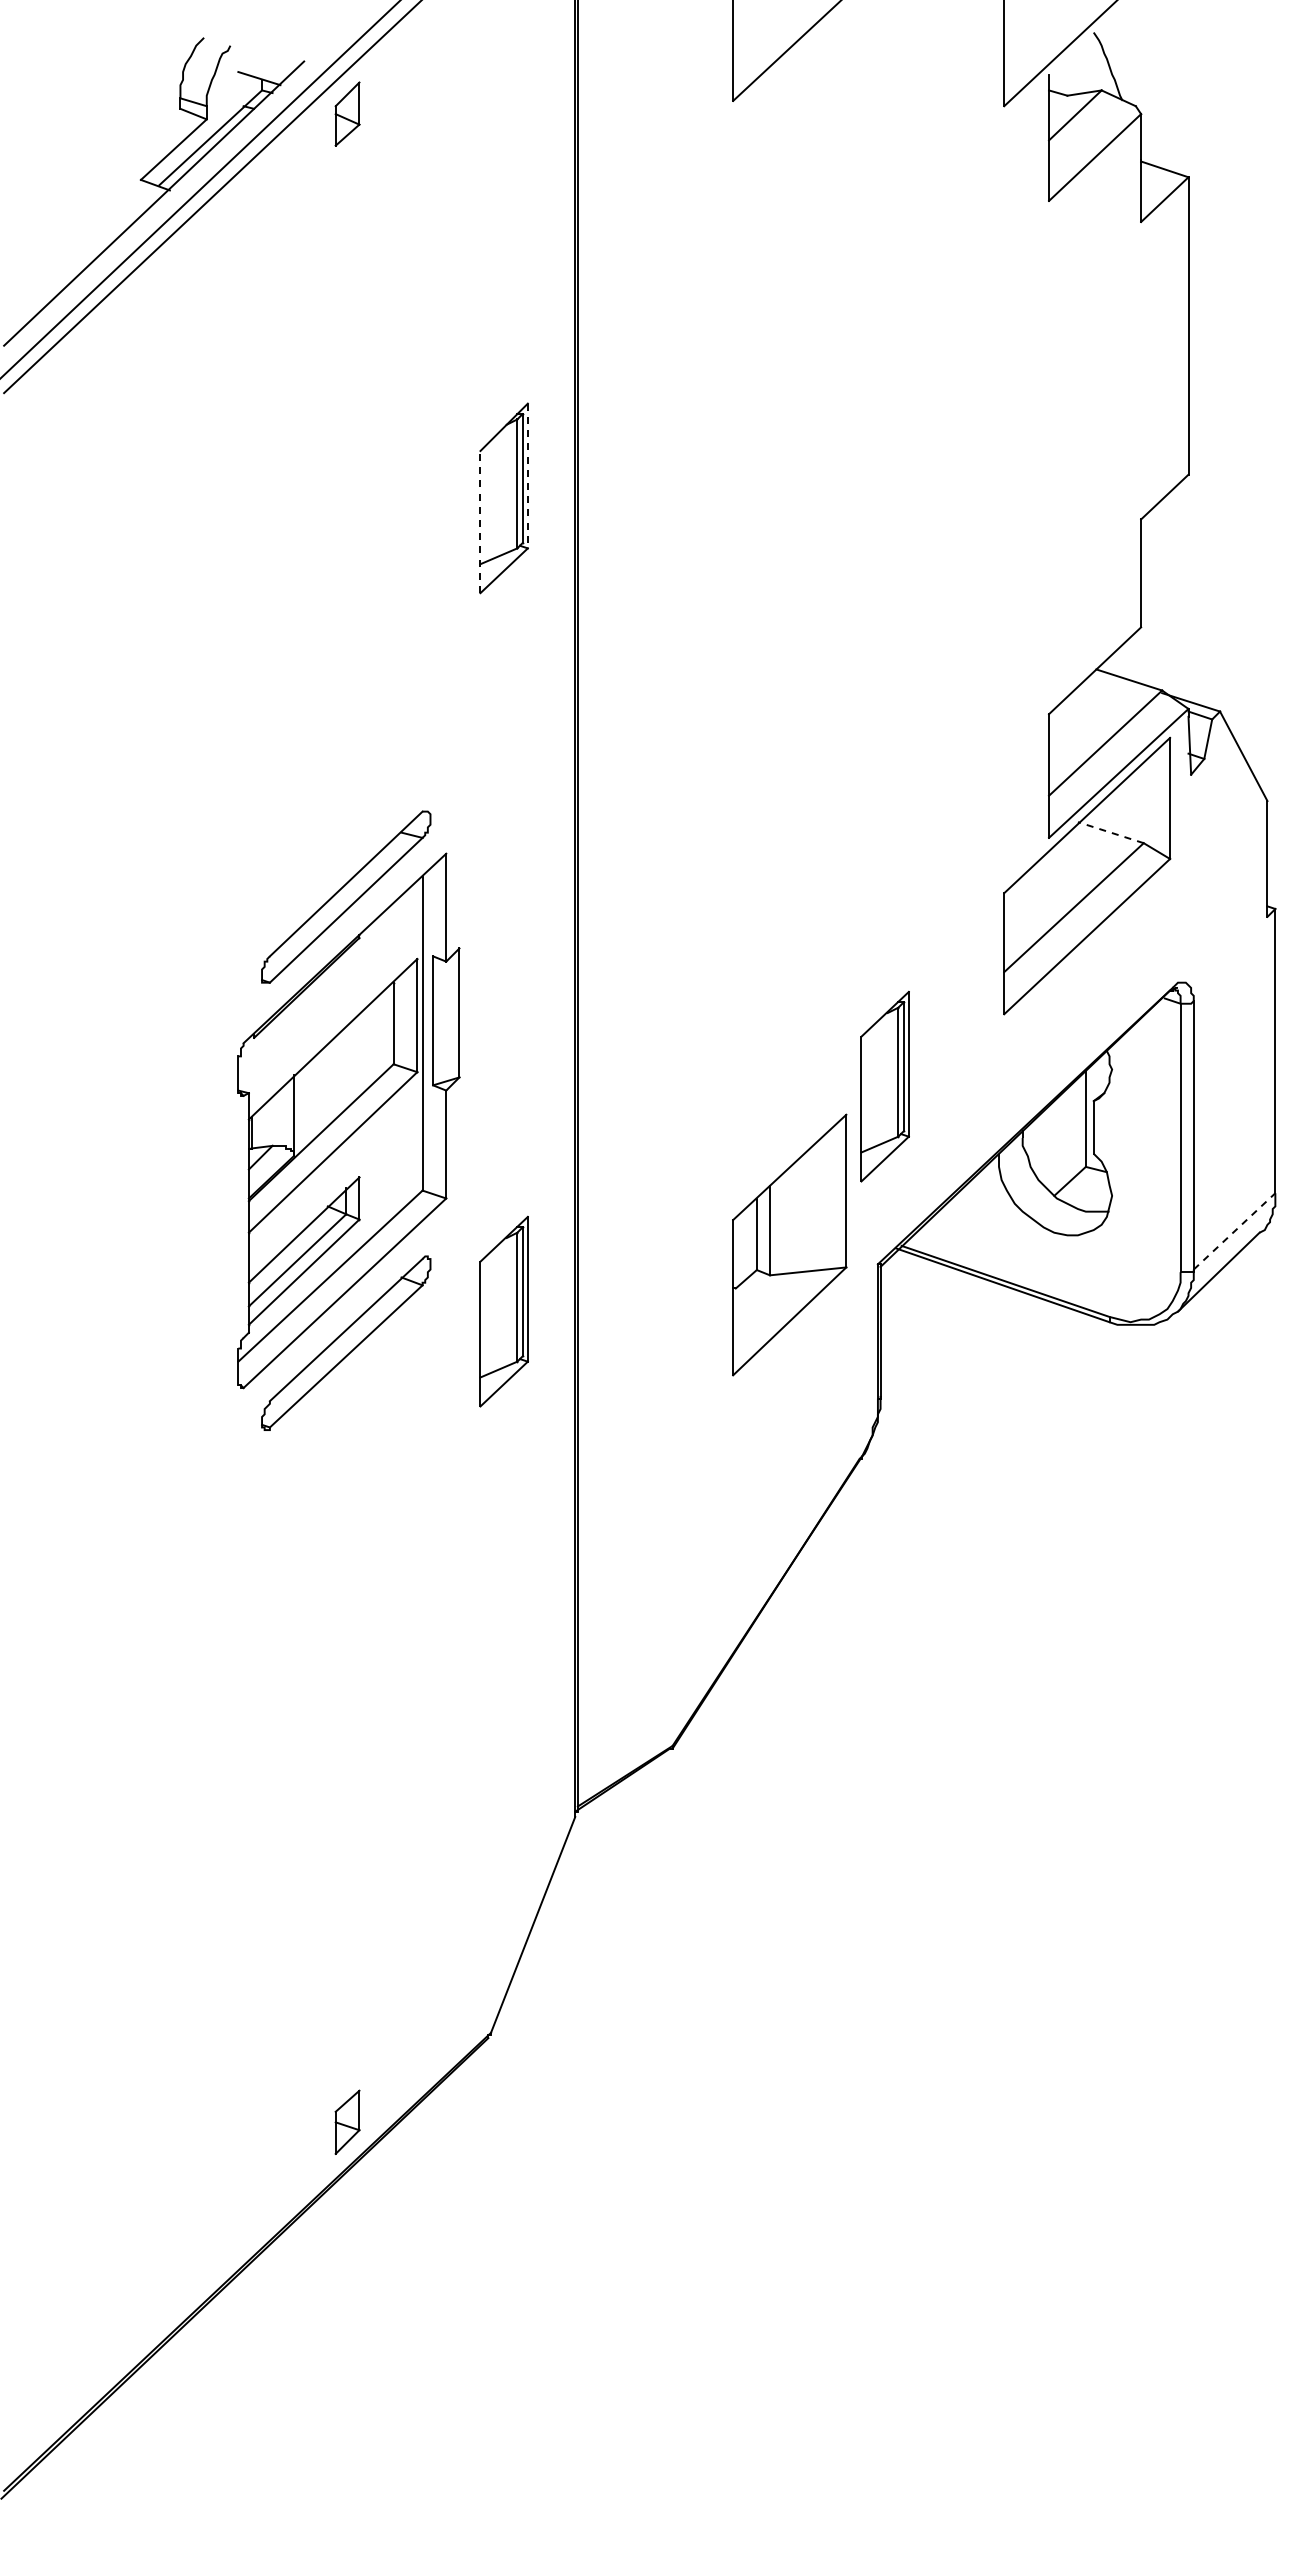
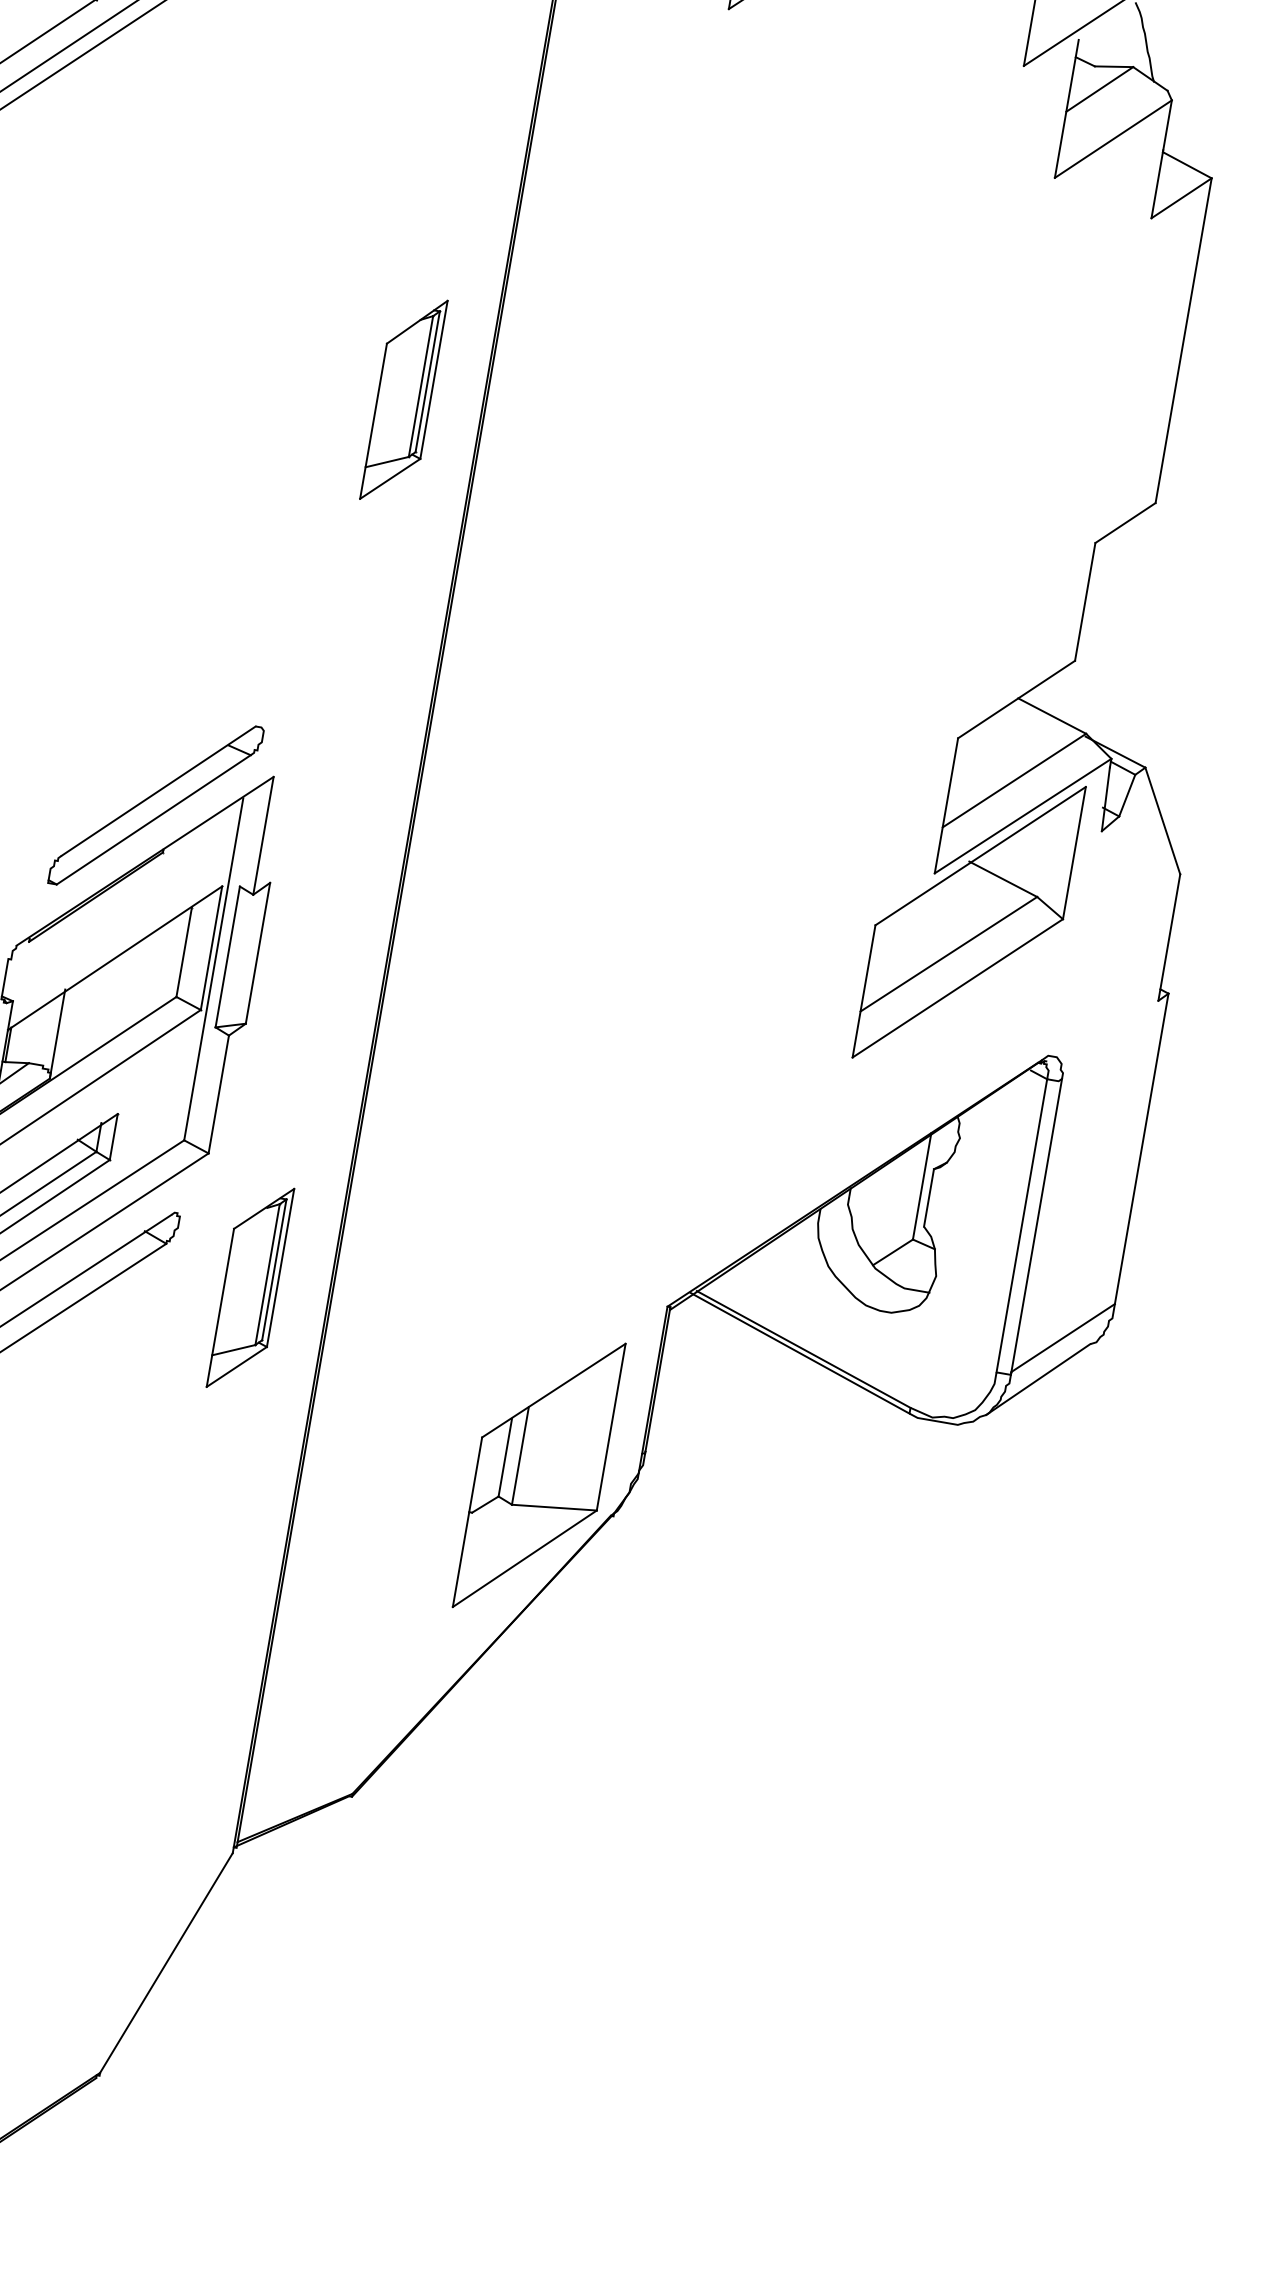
line: (527, 476) -> (433, 380), dashed -> solid
line: (480, 521) -> (373, 420), dashed -> solid
line: (1110, 832) -> (1002, 879), dashed -> solid
part: (884, 1086) -> (708, 1113), removed
line: (1234, 1231) -> (1063, 1338), dashed -> solid
part: (789, 1244) -> (539, 1474), moved

